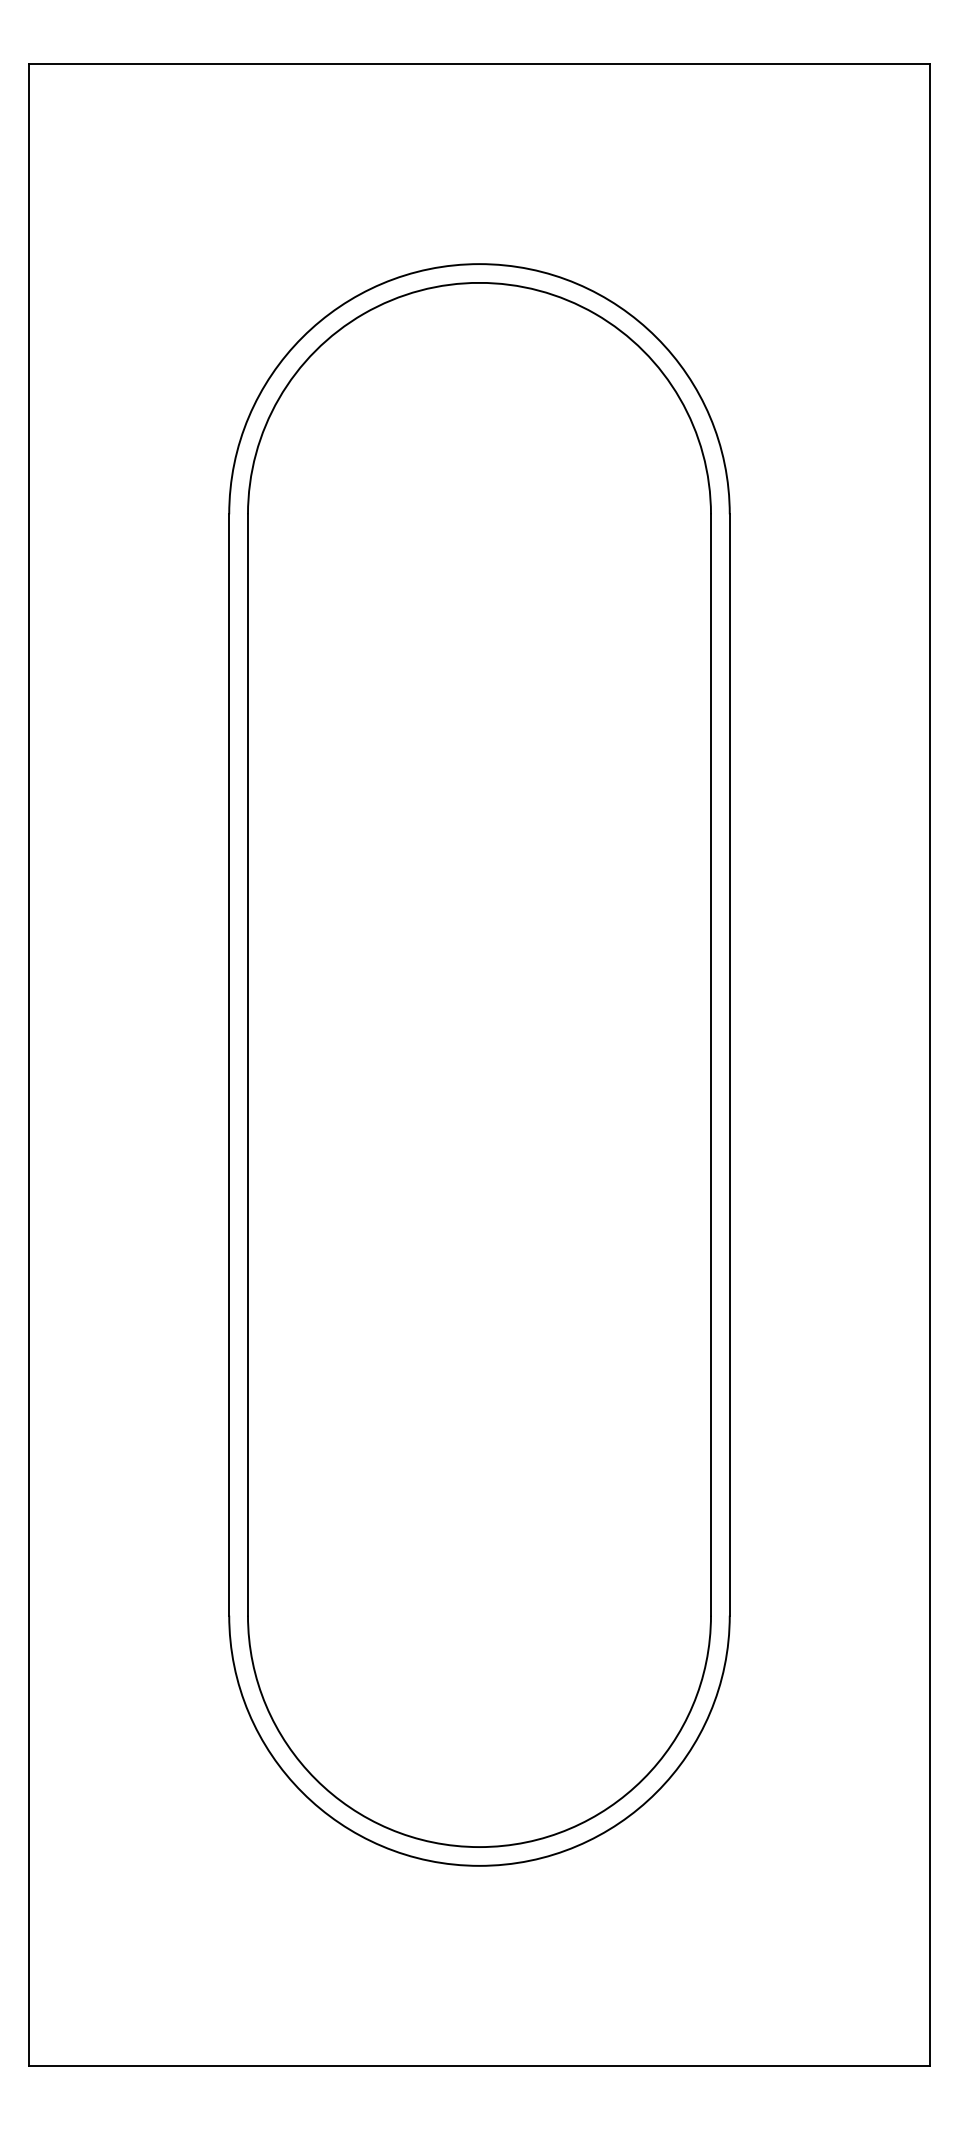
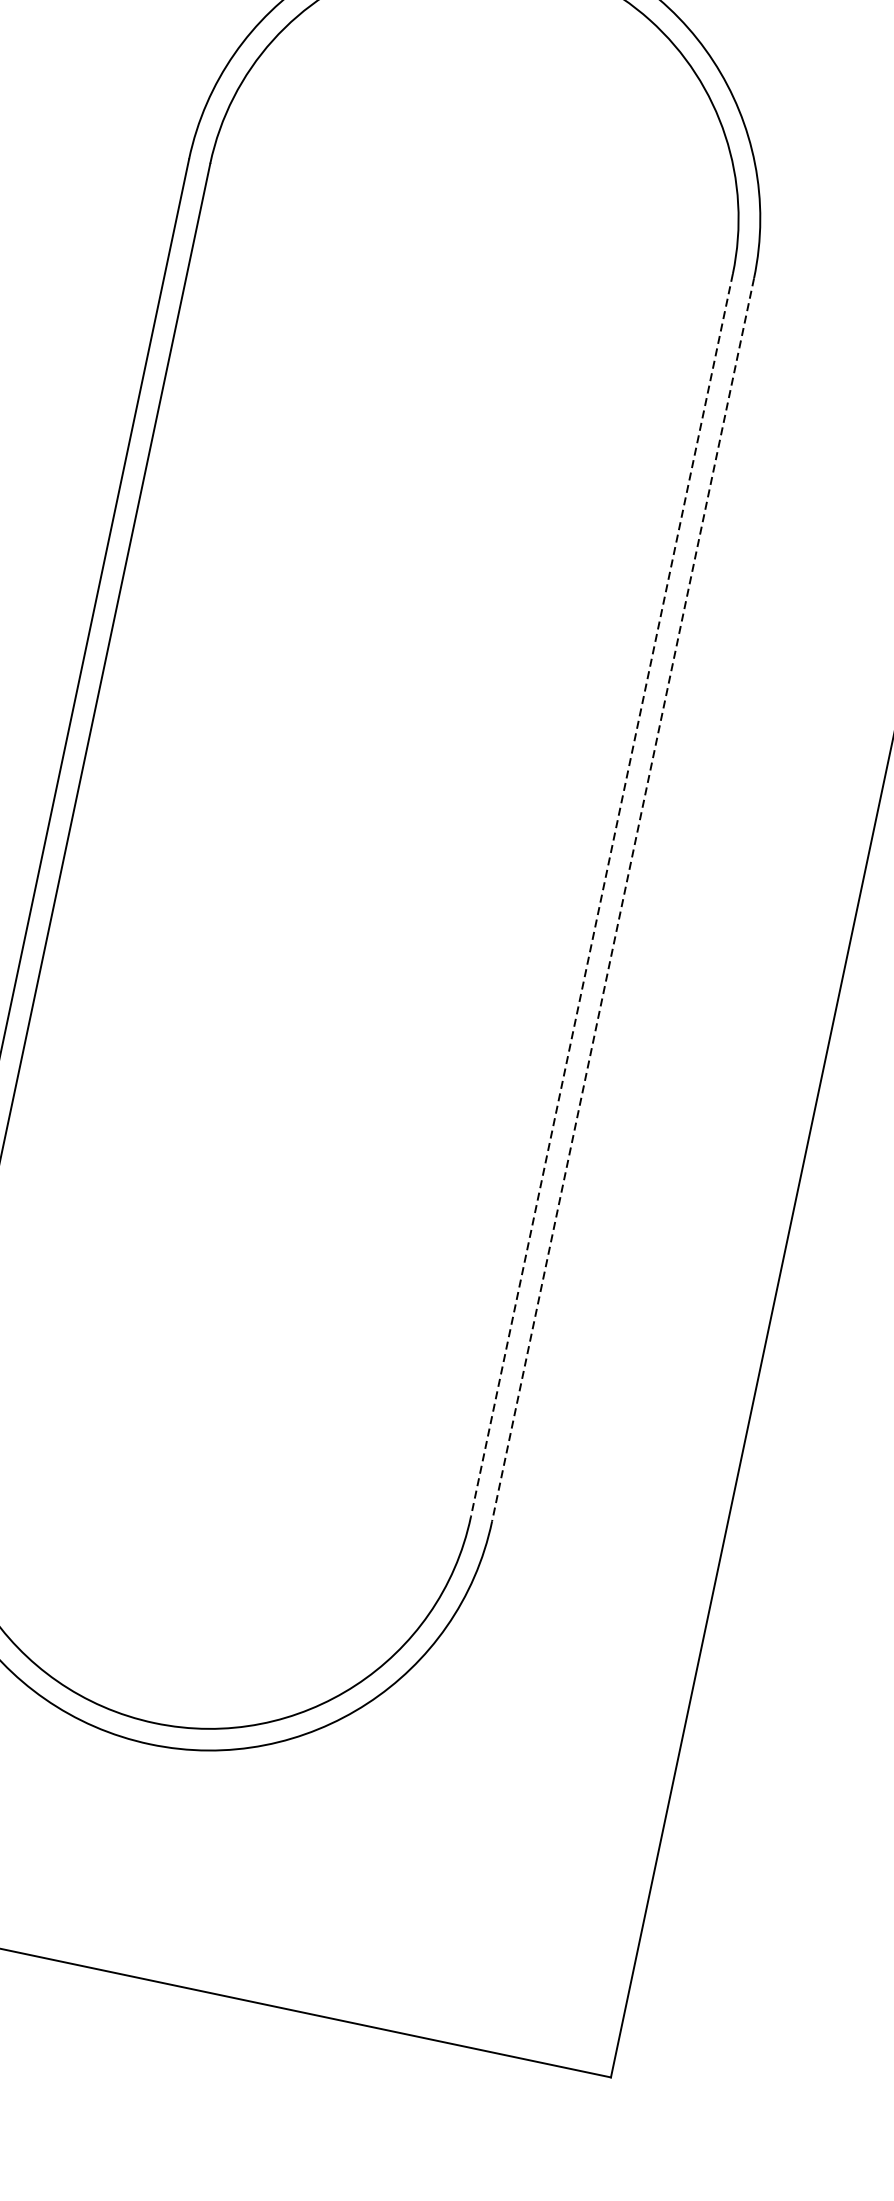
line: (711, 1064) -> (602, 894), solid -> dashed
line: (729, 1064) -> (622, 899), solid -> dashed

